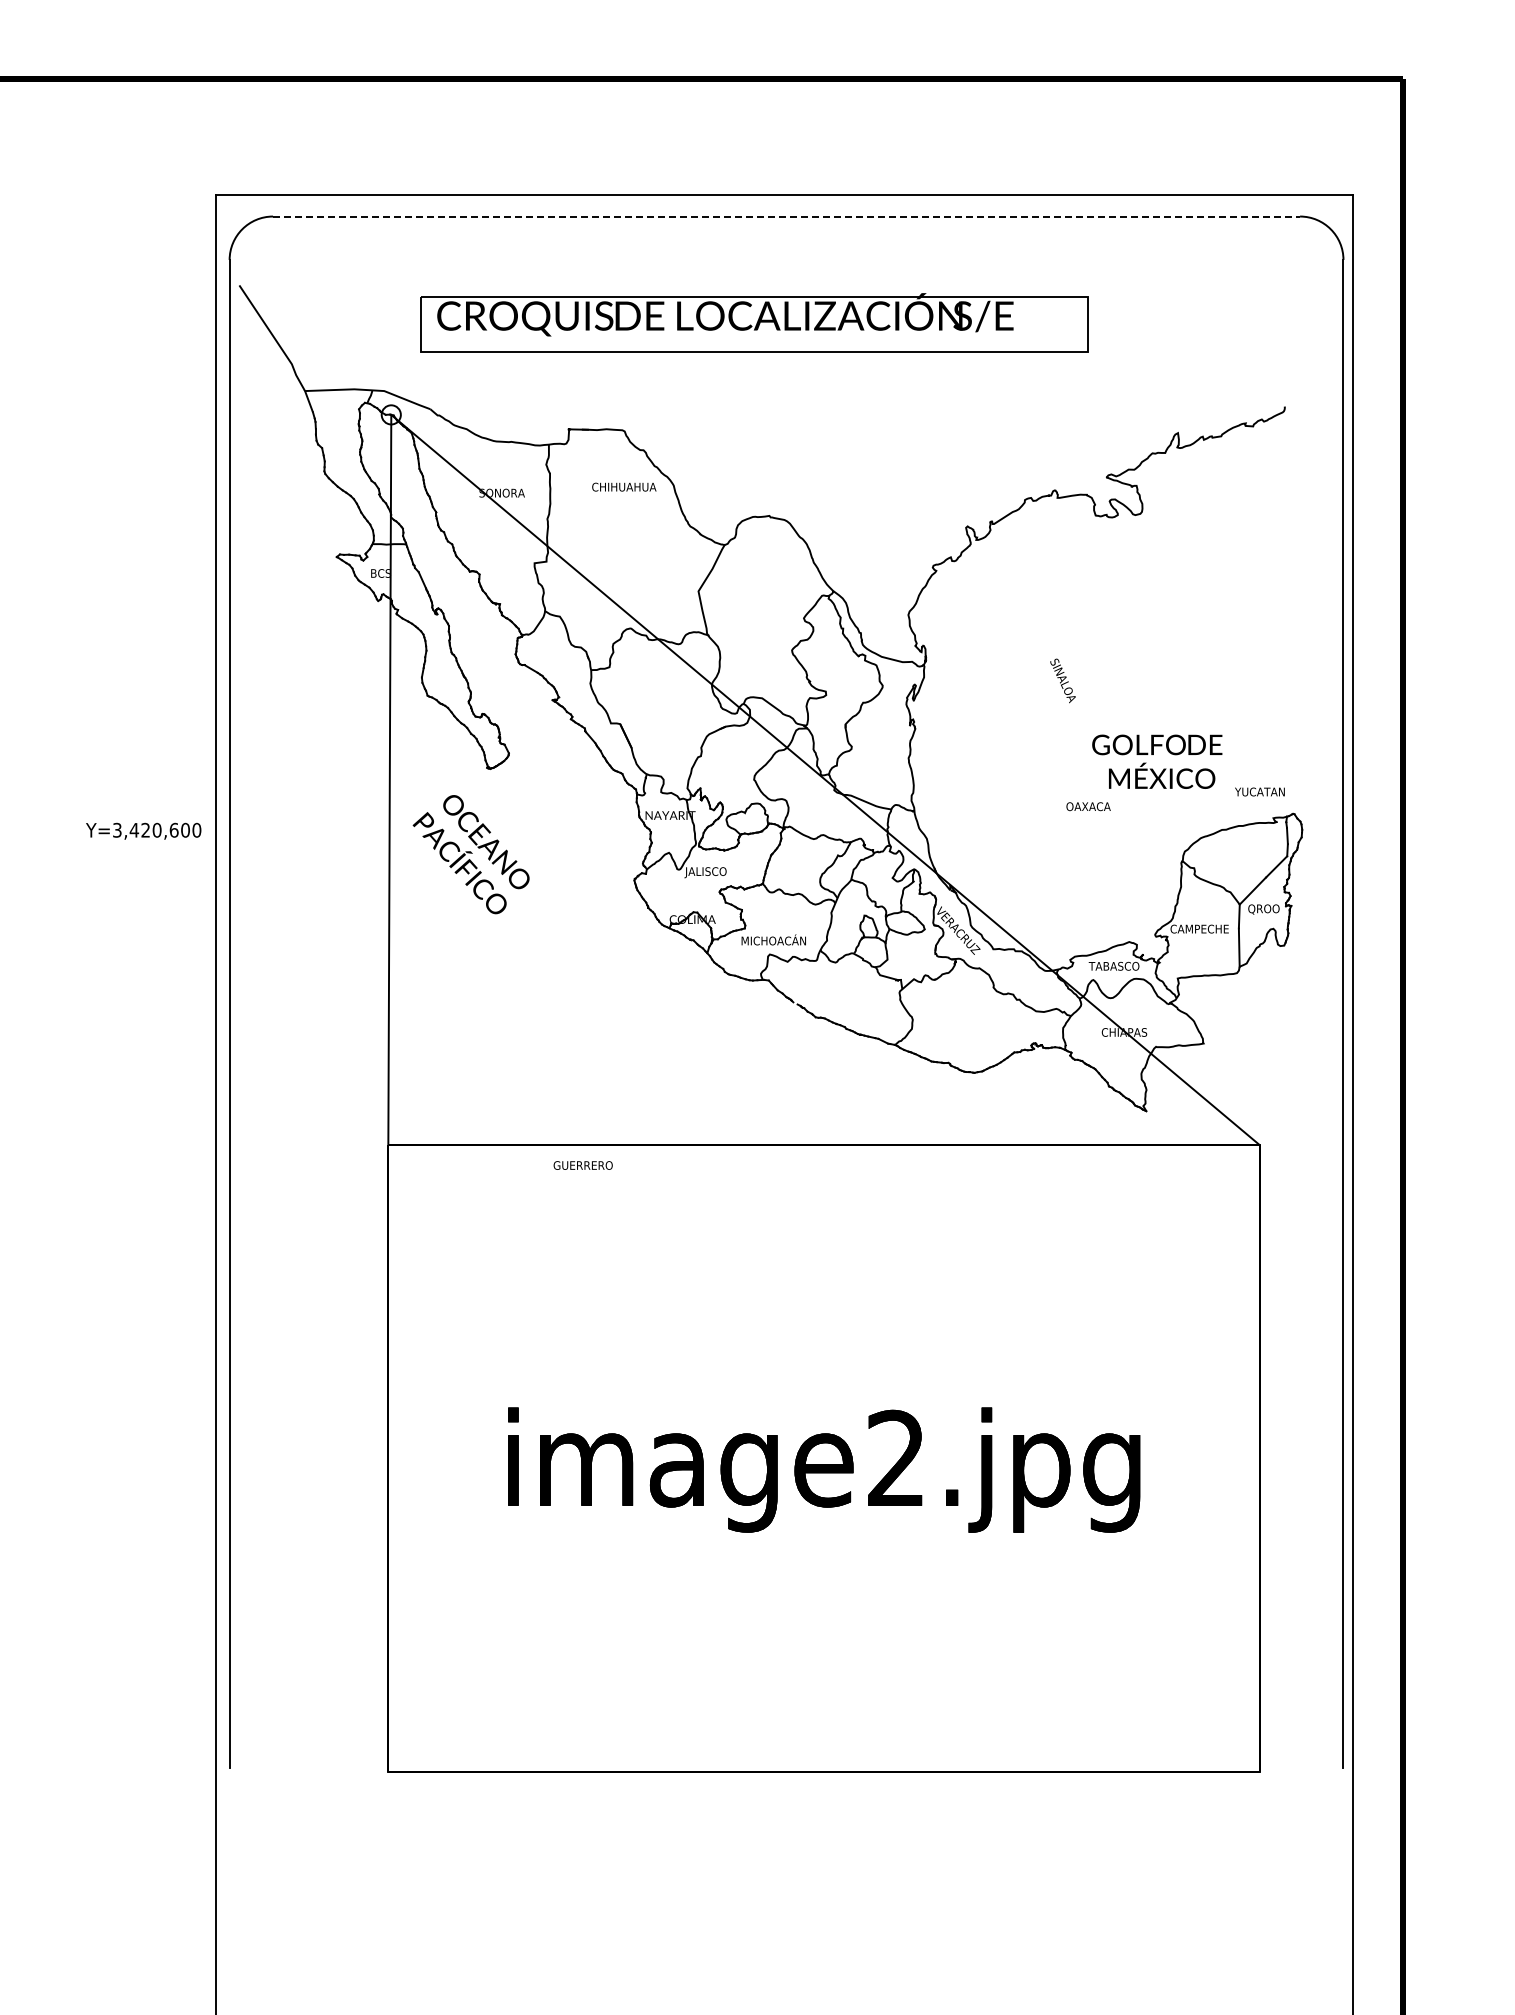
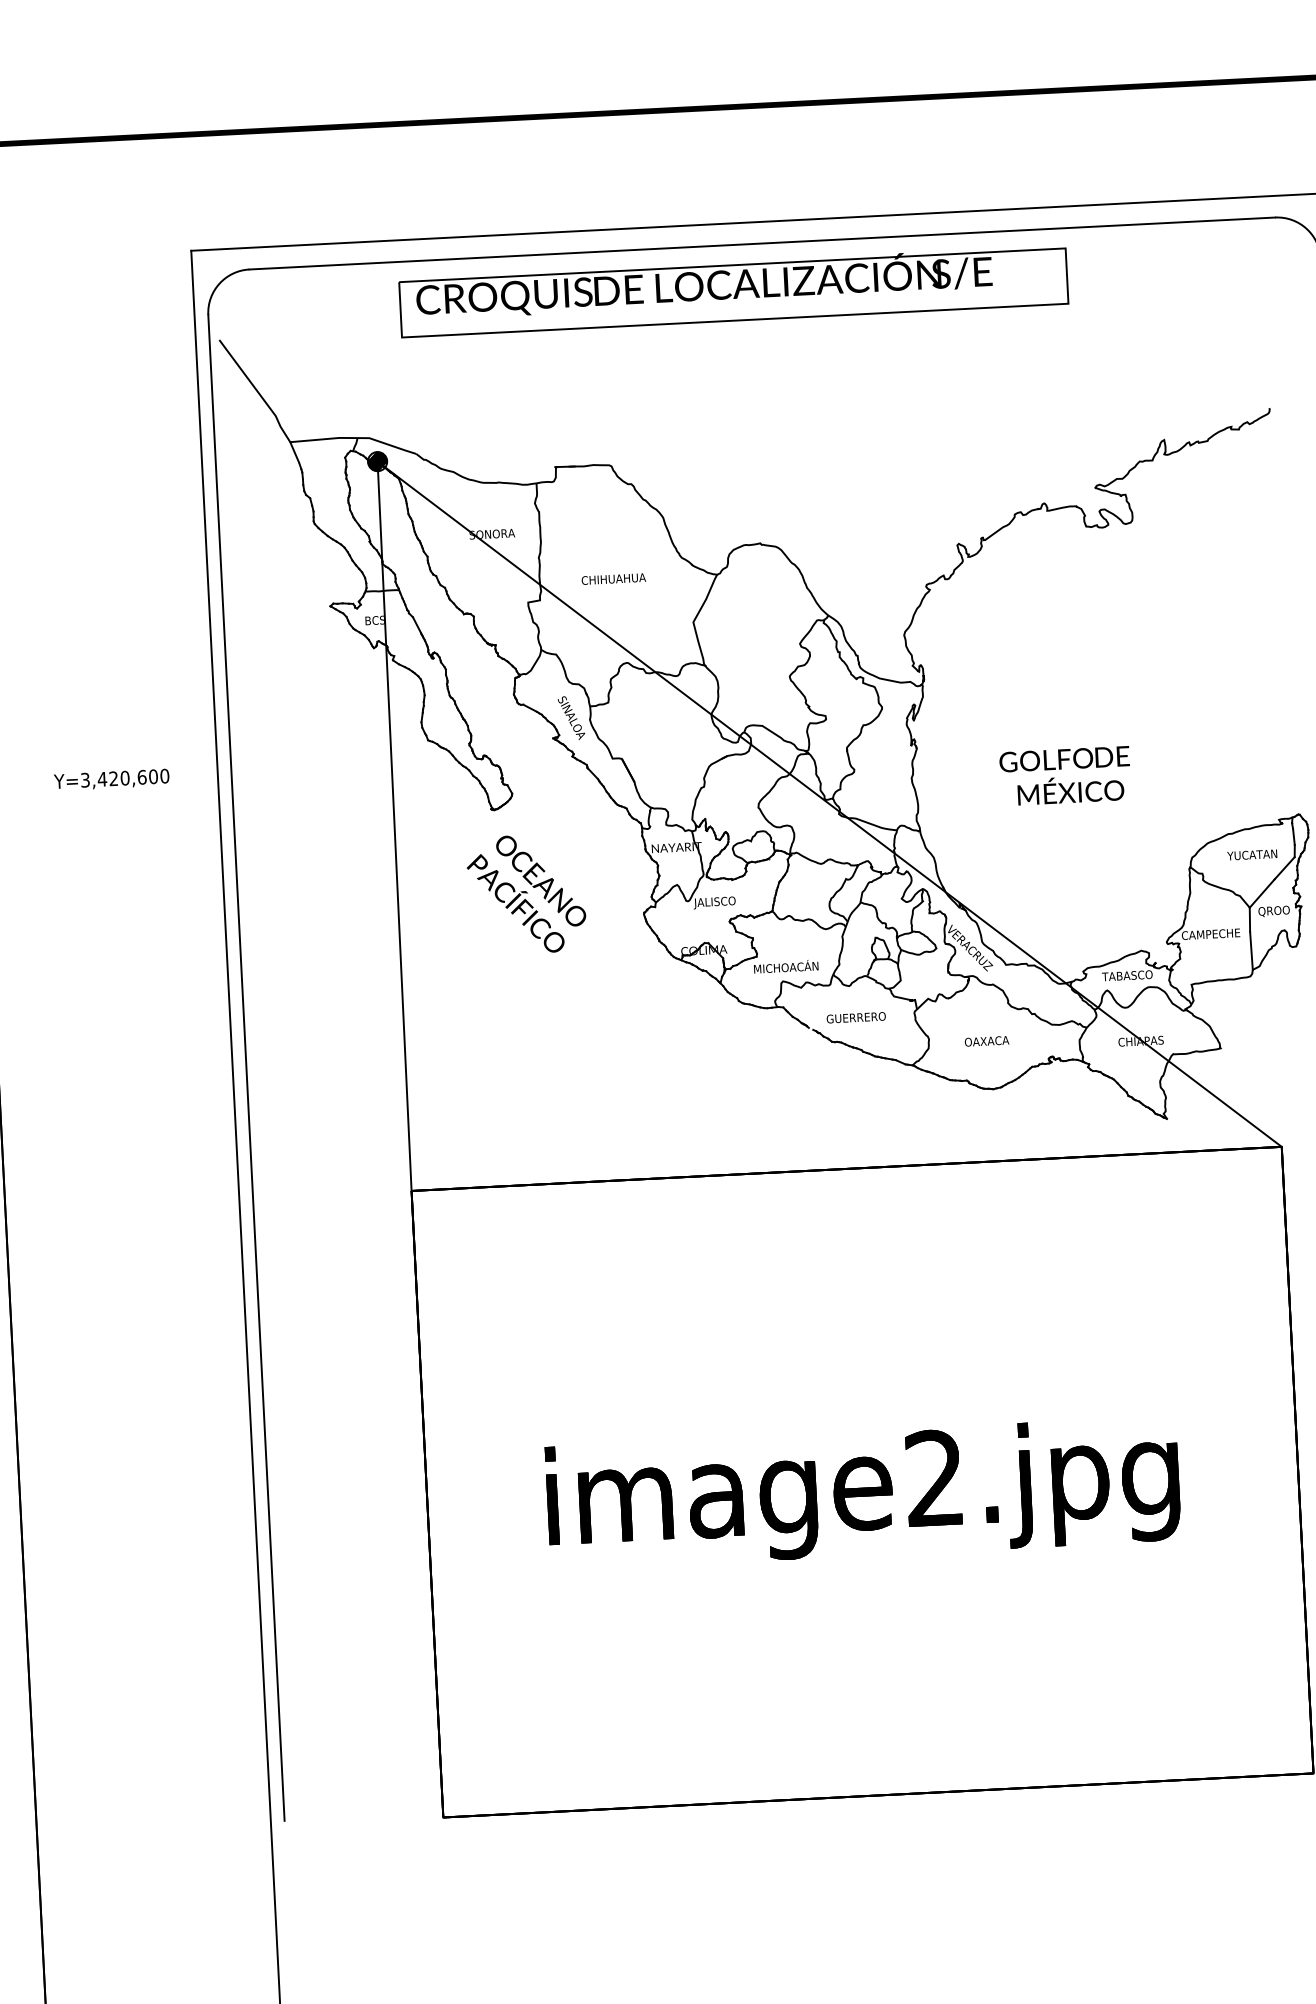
line: (787, 216) -> (763, 243), dashed -> solid
part: (754, 322) -> (733, 290), moved
hatch: (390, 414) -> (376, 461), added
text: (624, 486) -> (614, 578), moved
text: (1062, 680) -> (571, 717), moved
text: (1157, 761) -> (1065, 775), moved
text: (1259, 791) -> (1251, 854), moved
text: (1088, 806) -> (986, 1041), moved
text: (143, 830) -> (111, 779), moved
text: (470, 854) -> (525, 894), moved
text: (582, 1165) -> (855, 1017), moved

